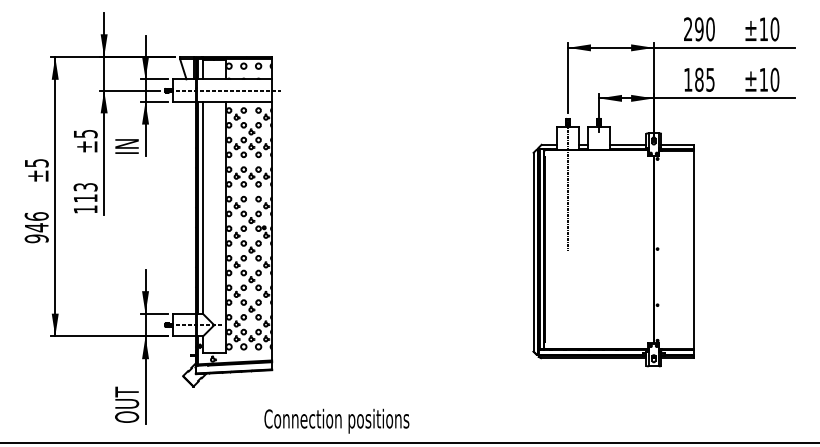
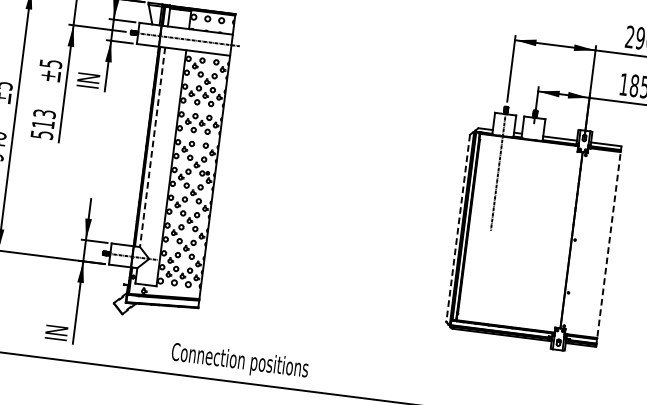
line: (203, 208) -> (152, 147), solid -> dashed
text: (85, 209) -> (41, 134), 113 -> 513
line: (693, 251) -> (608, 246), solid -> dashed
line: (533, 252) -> (458, 228), solid -> dashed
text: (127, 404) -> (58, 323), OUT -> IN
text: (336, 420) -> (239, 361), moved

